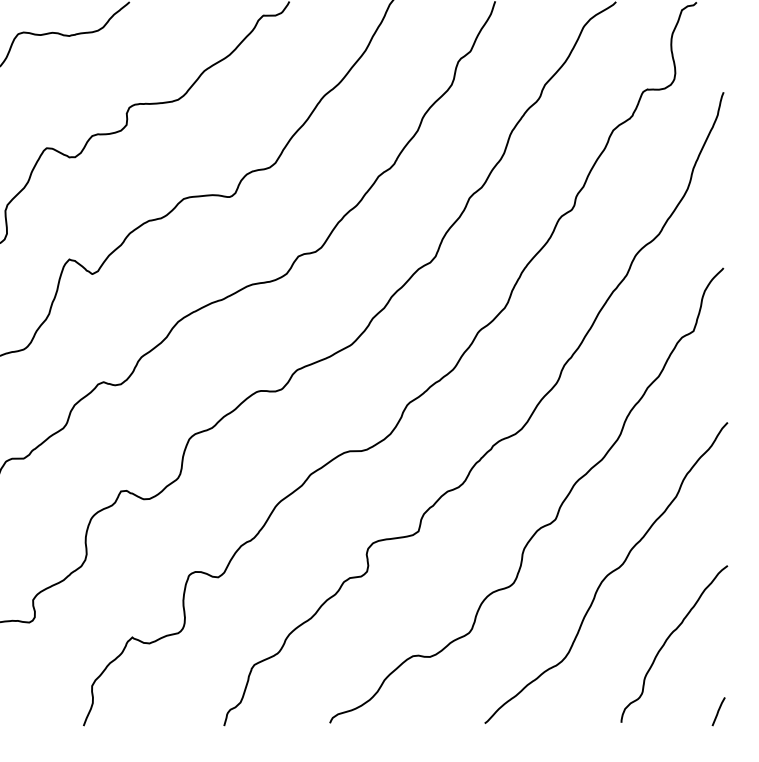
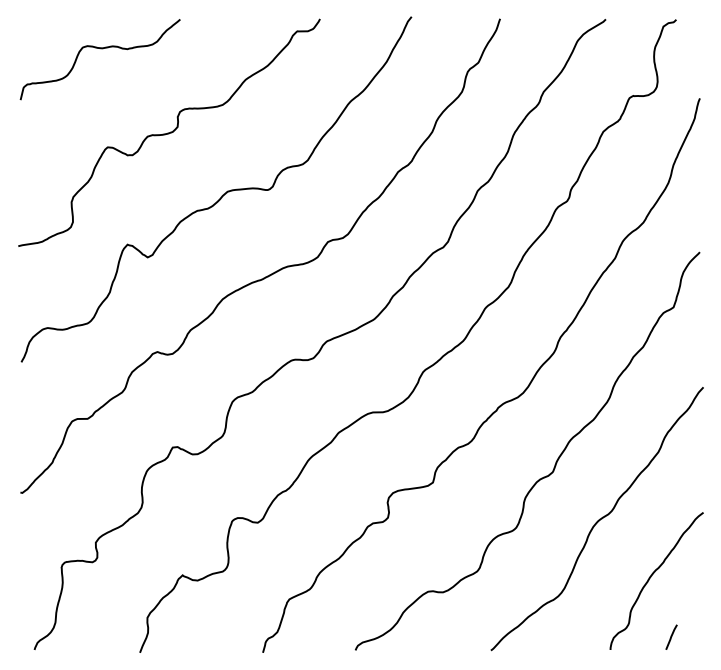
line: (718, 710) -> (671, 636), moved

